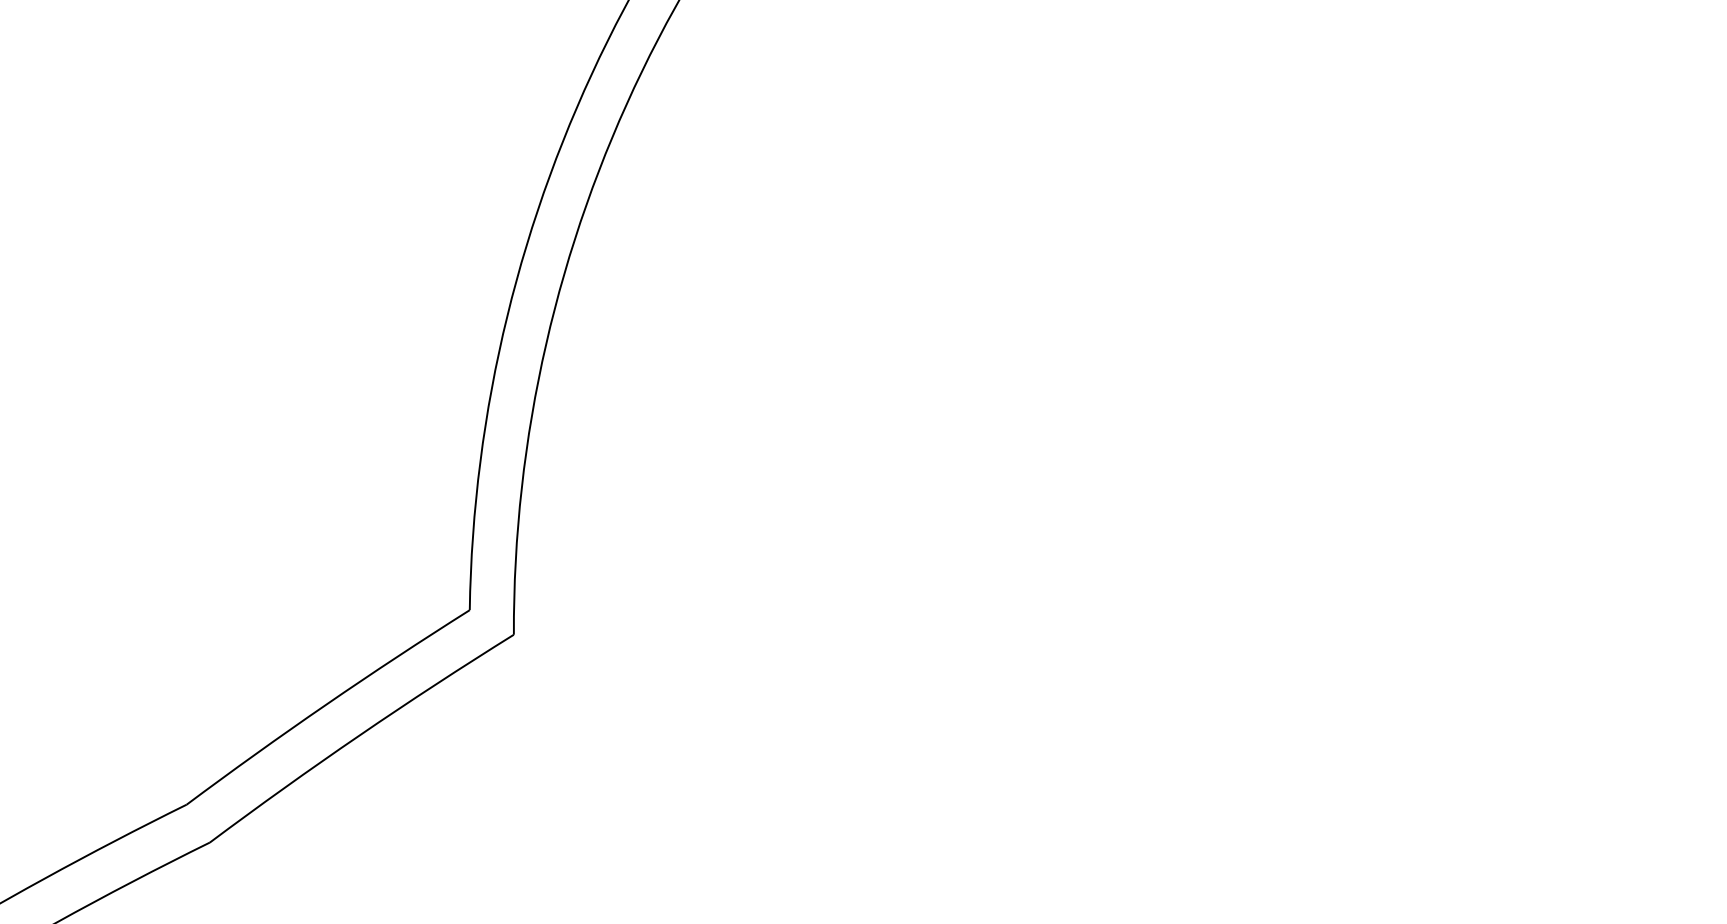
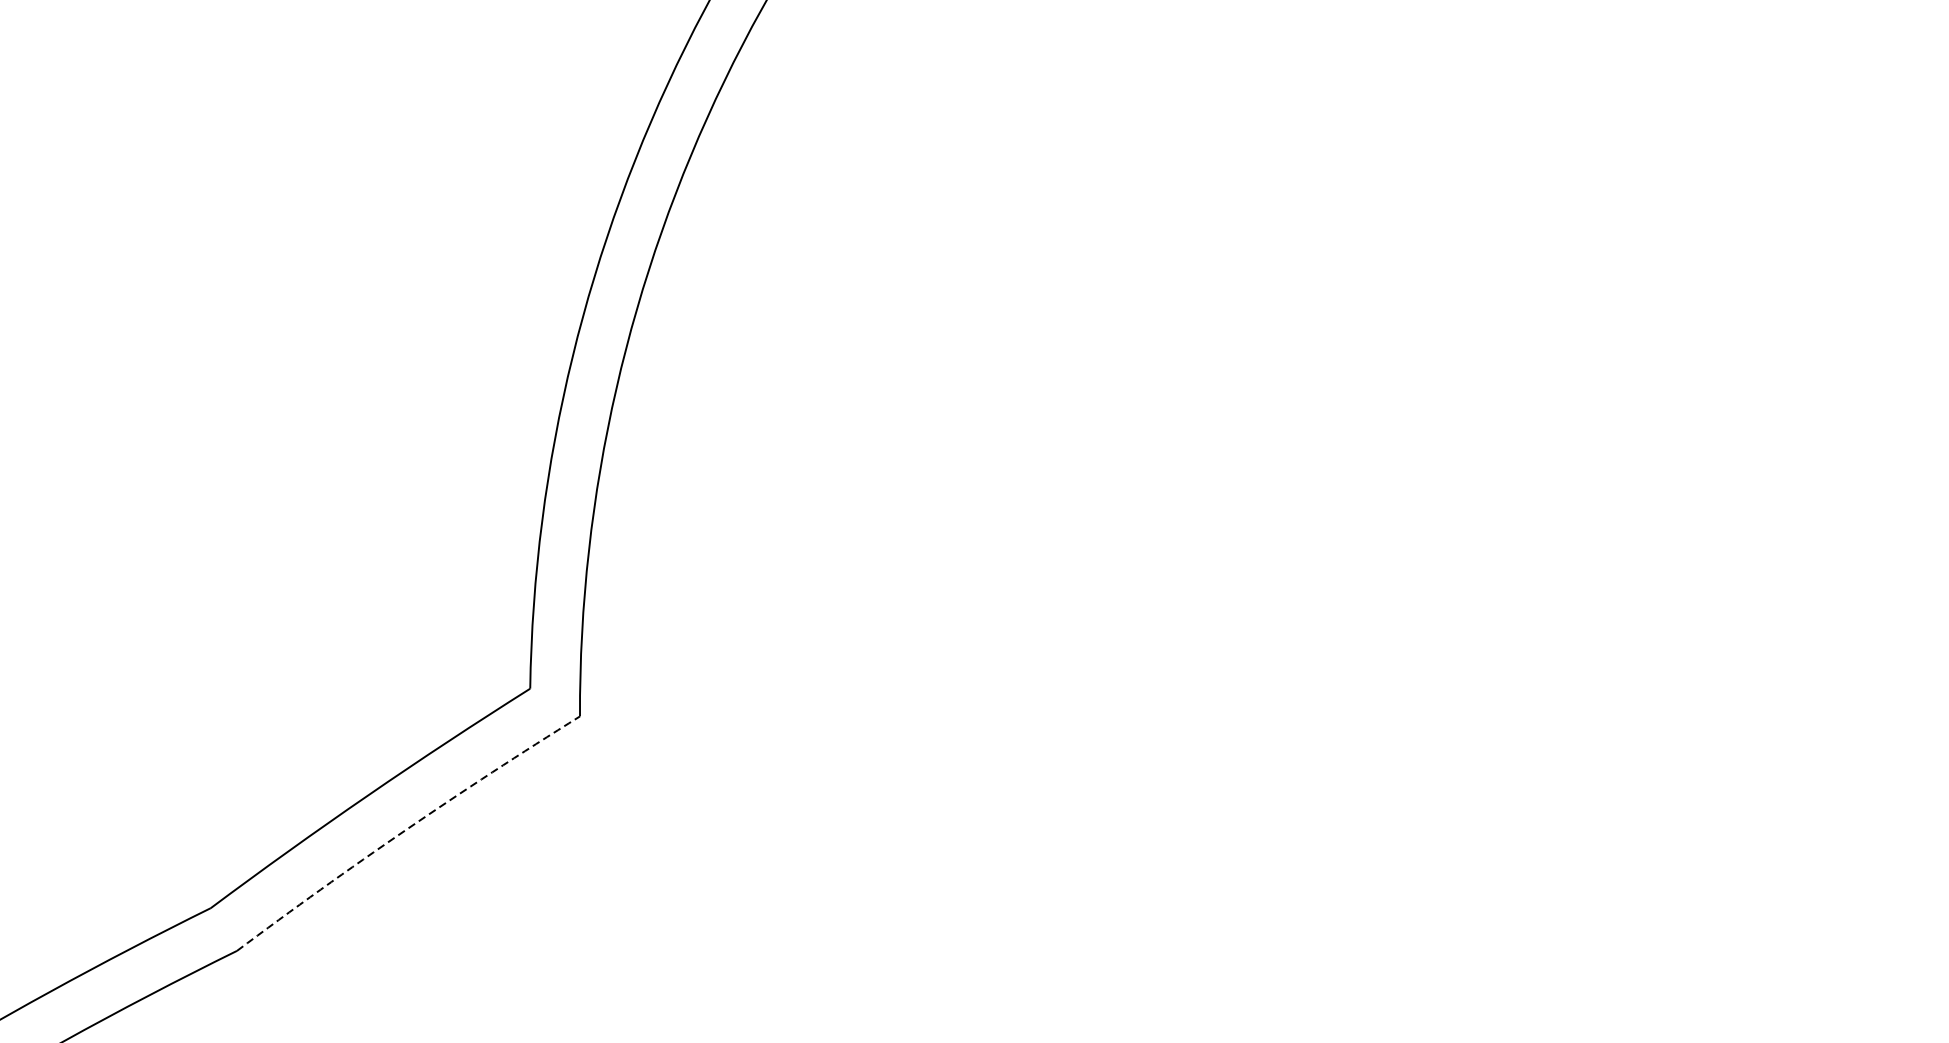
arc: (359, 735) -> (405, 830), solid -> dashed

